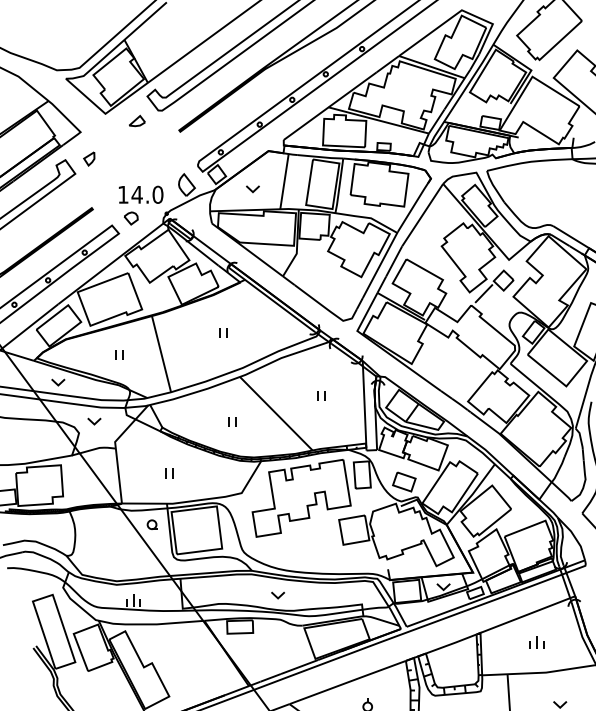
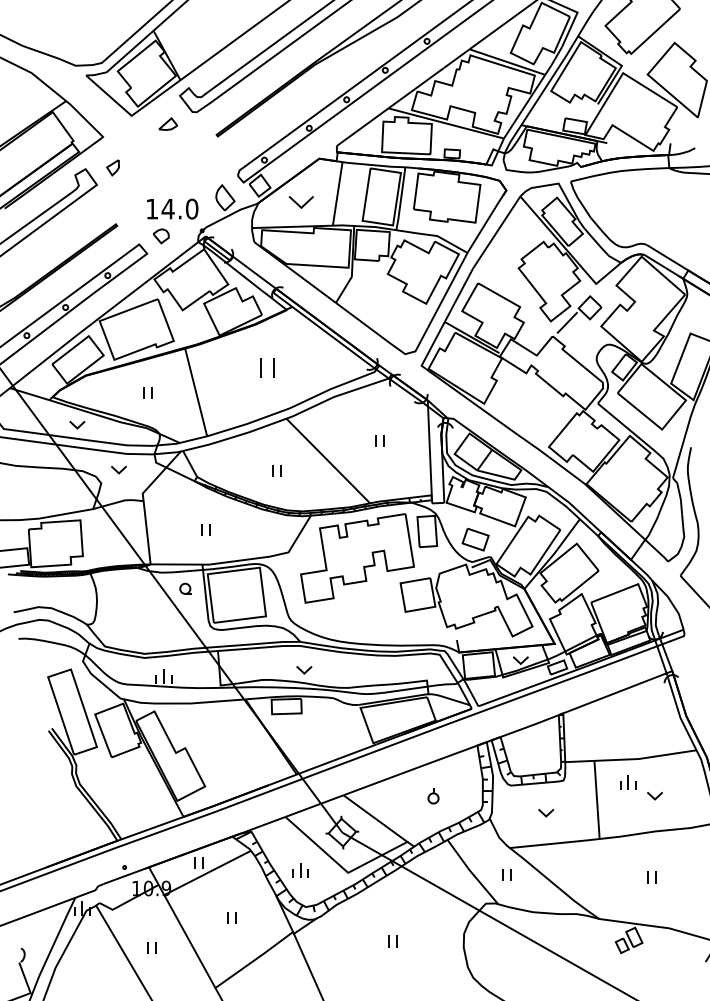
part: (253, 189) -> (301, 202), size x1.6
part: (222, 332) -> (266, 367), size x1.6
part: (278, 595) -> (304, 670), moved
part: (537, 642) -> (628, 782), moved

